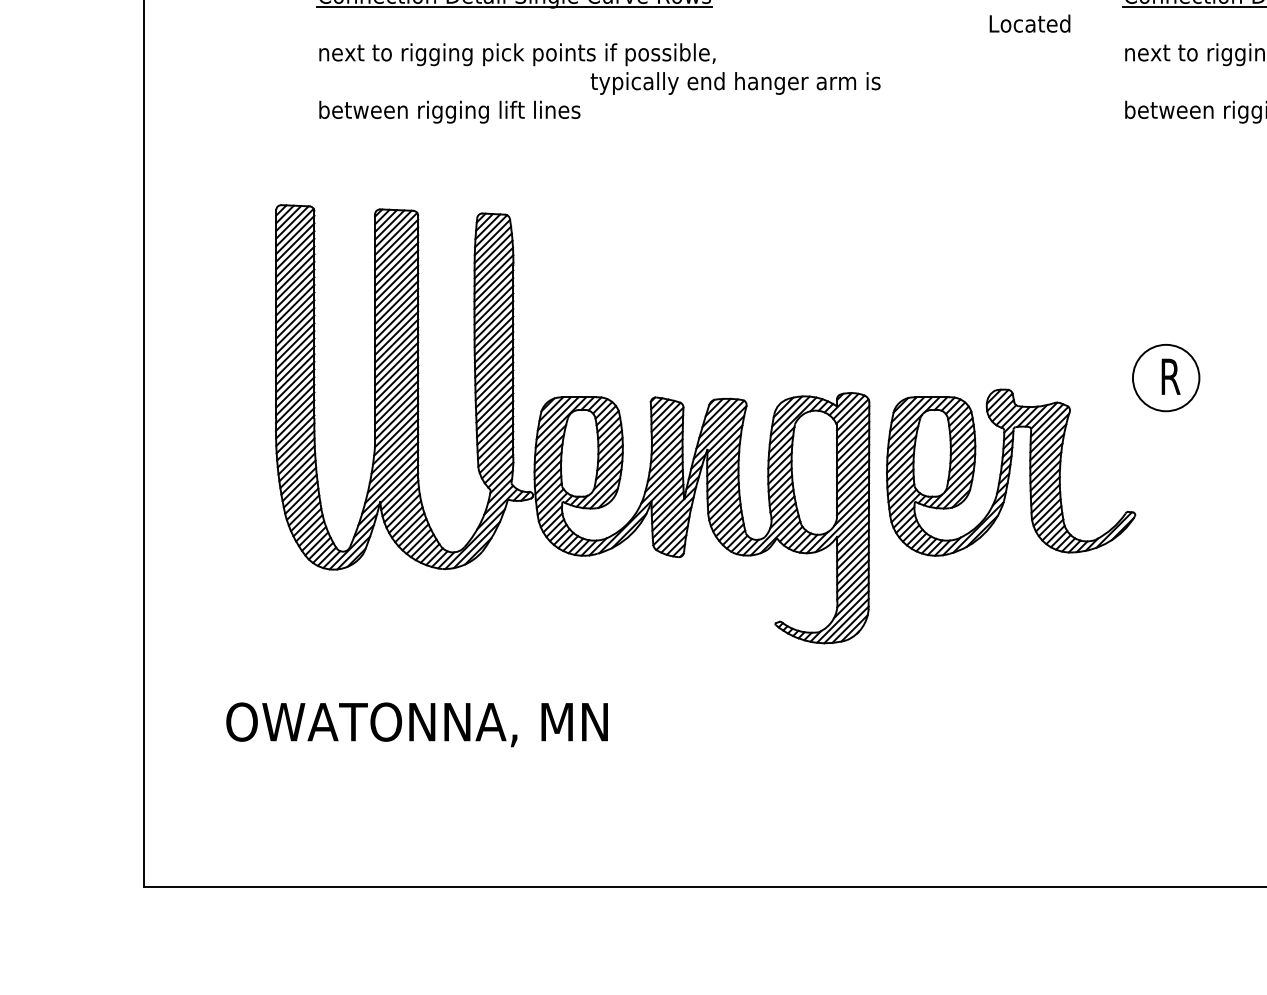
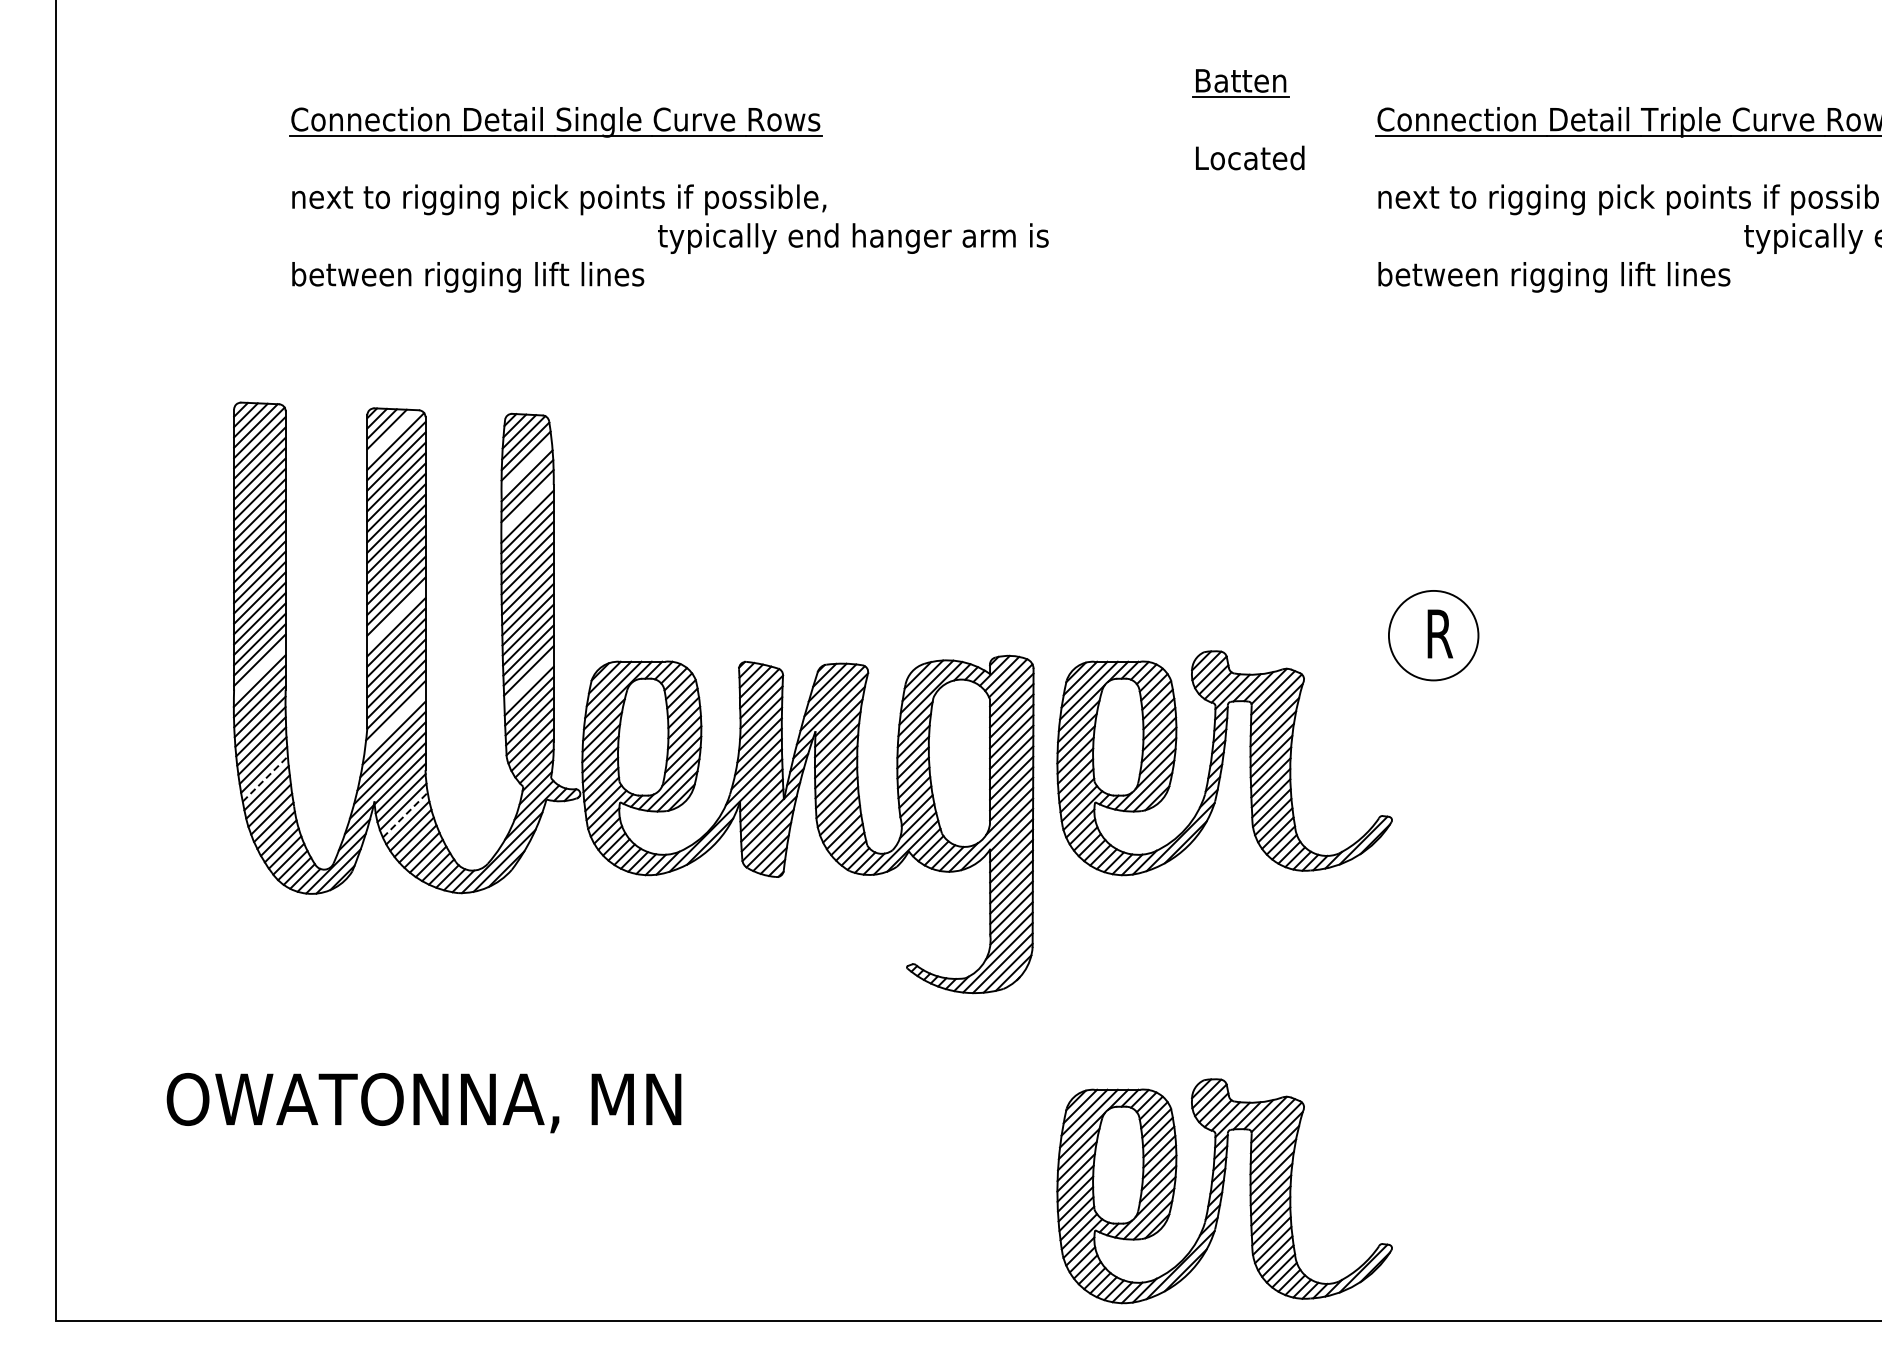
line: (392, 228) -> (391, 434), removed
line: (493, 251) -> (526, 465), removed
line: (493, 282) -> (527, 506), removed
line: (396, 363) -> (396, 616), removed
line: (295, 403) -> (259, 670), removed
line: (494, 411) -> (528, 680), removed
line: (395, 441) -> (394, 721), removed
line: (299, 484) -> (265, 779), solid -> dashed
line: (403, 511) -> (405, 815), solid -> dashed
part: (1010, 790) -> (1224, 1191), added

